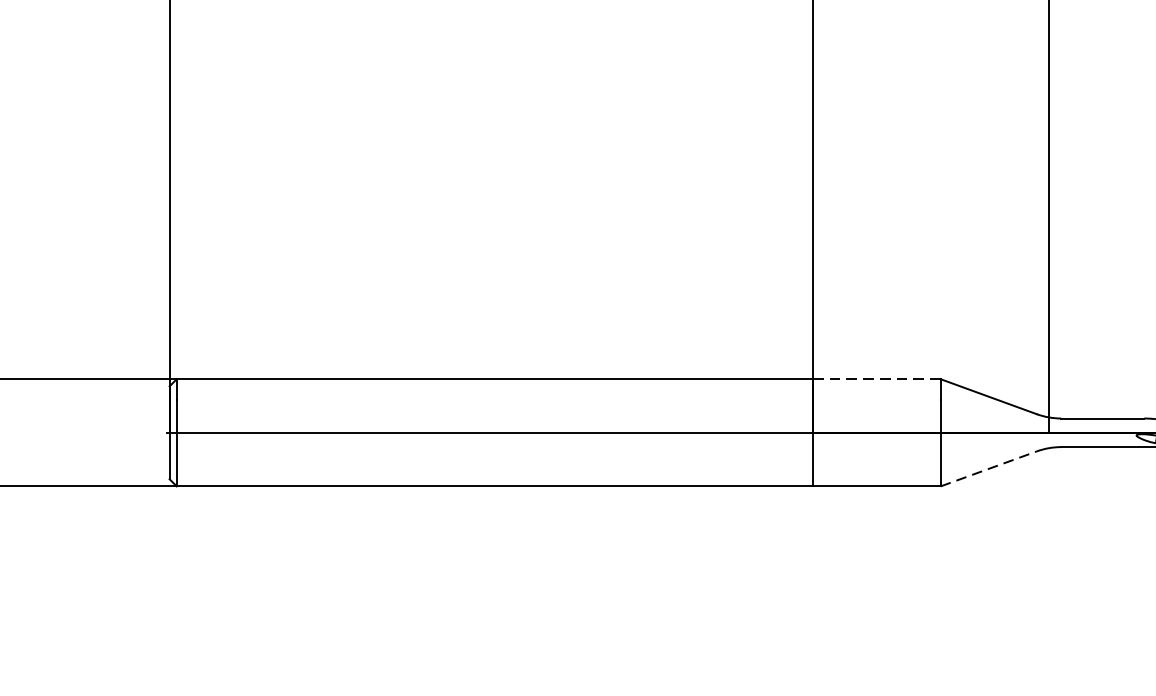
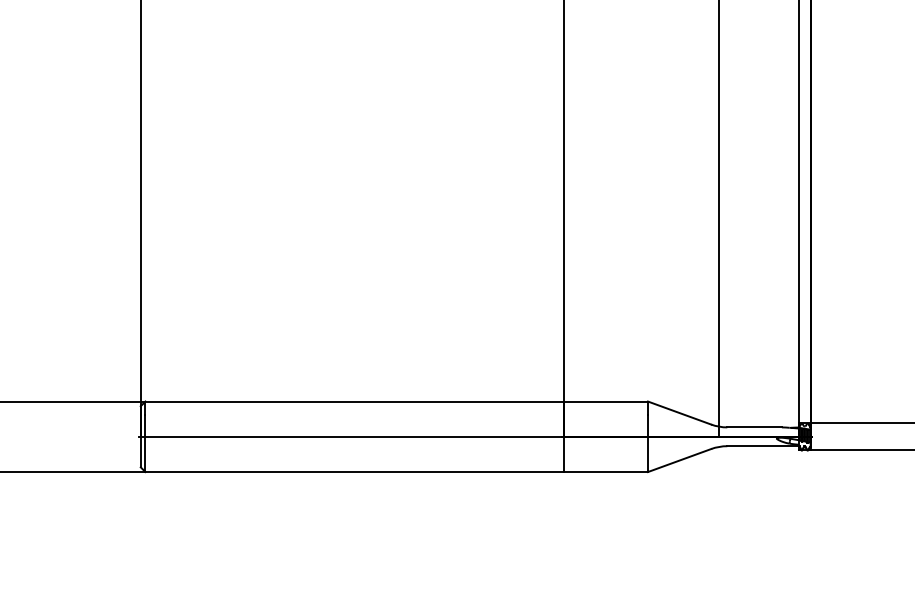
line: (876, 379) -> (605, 401), dashed -> solid
line: (988, 468) -> (679, 460), dashed -> solid

